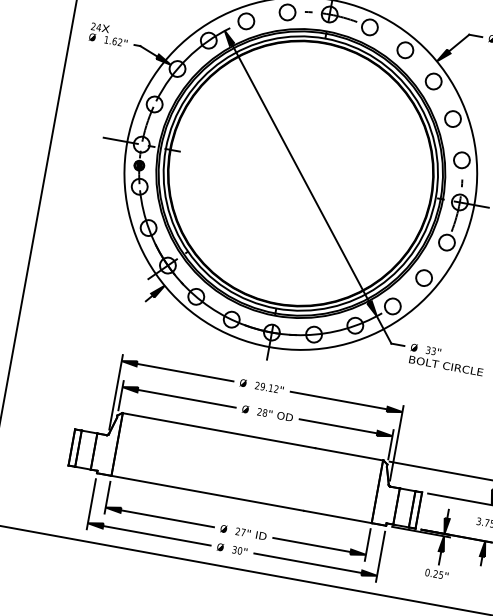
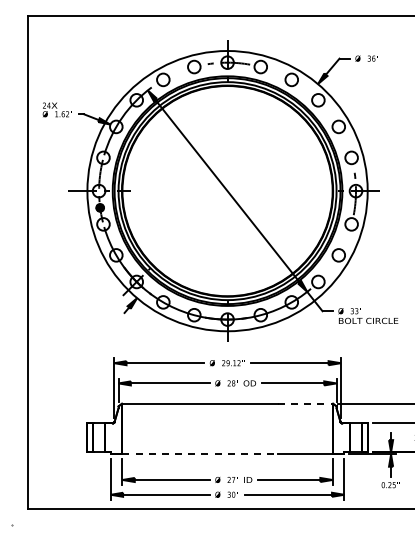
line: (349, 454) -> (305, 403), solid -> dashed
line: (208, 493) -> (200, 454), solid -> dashed

